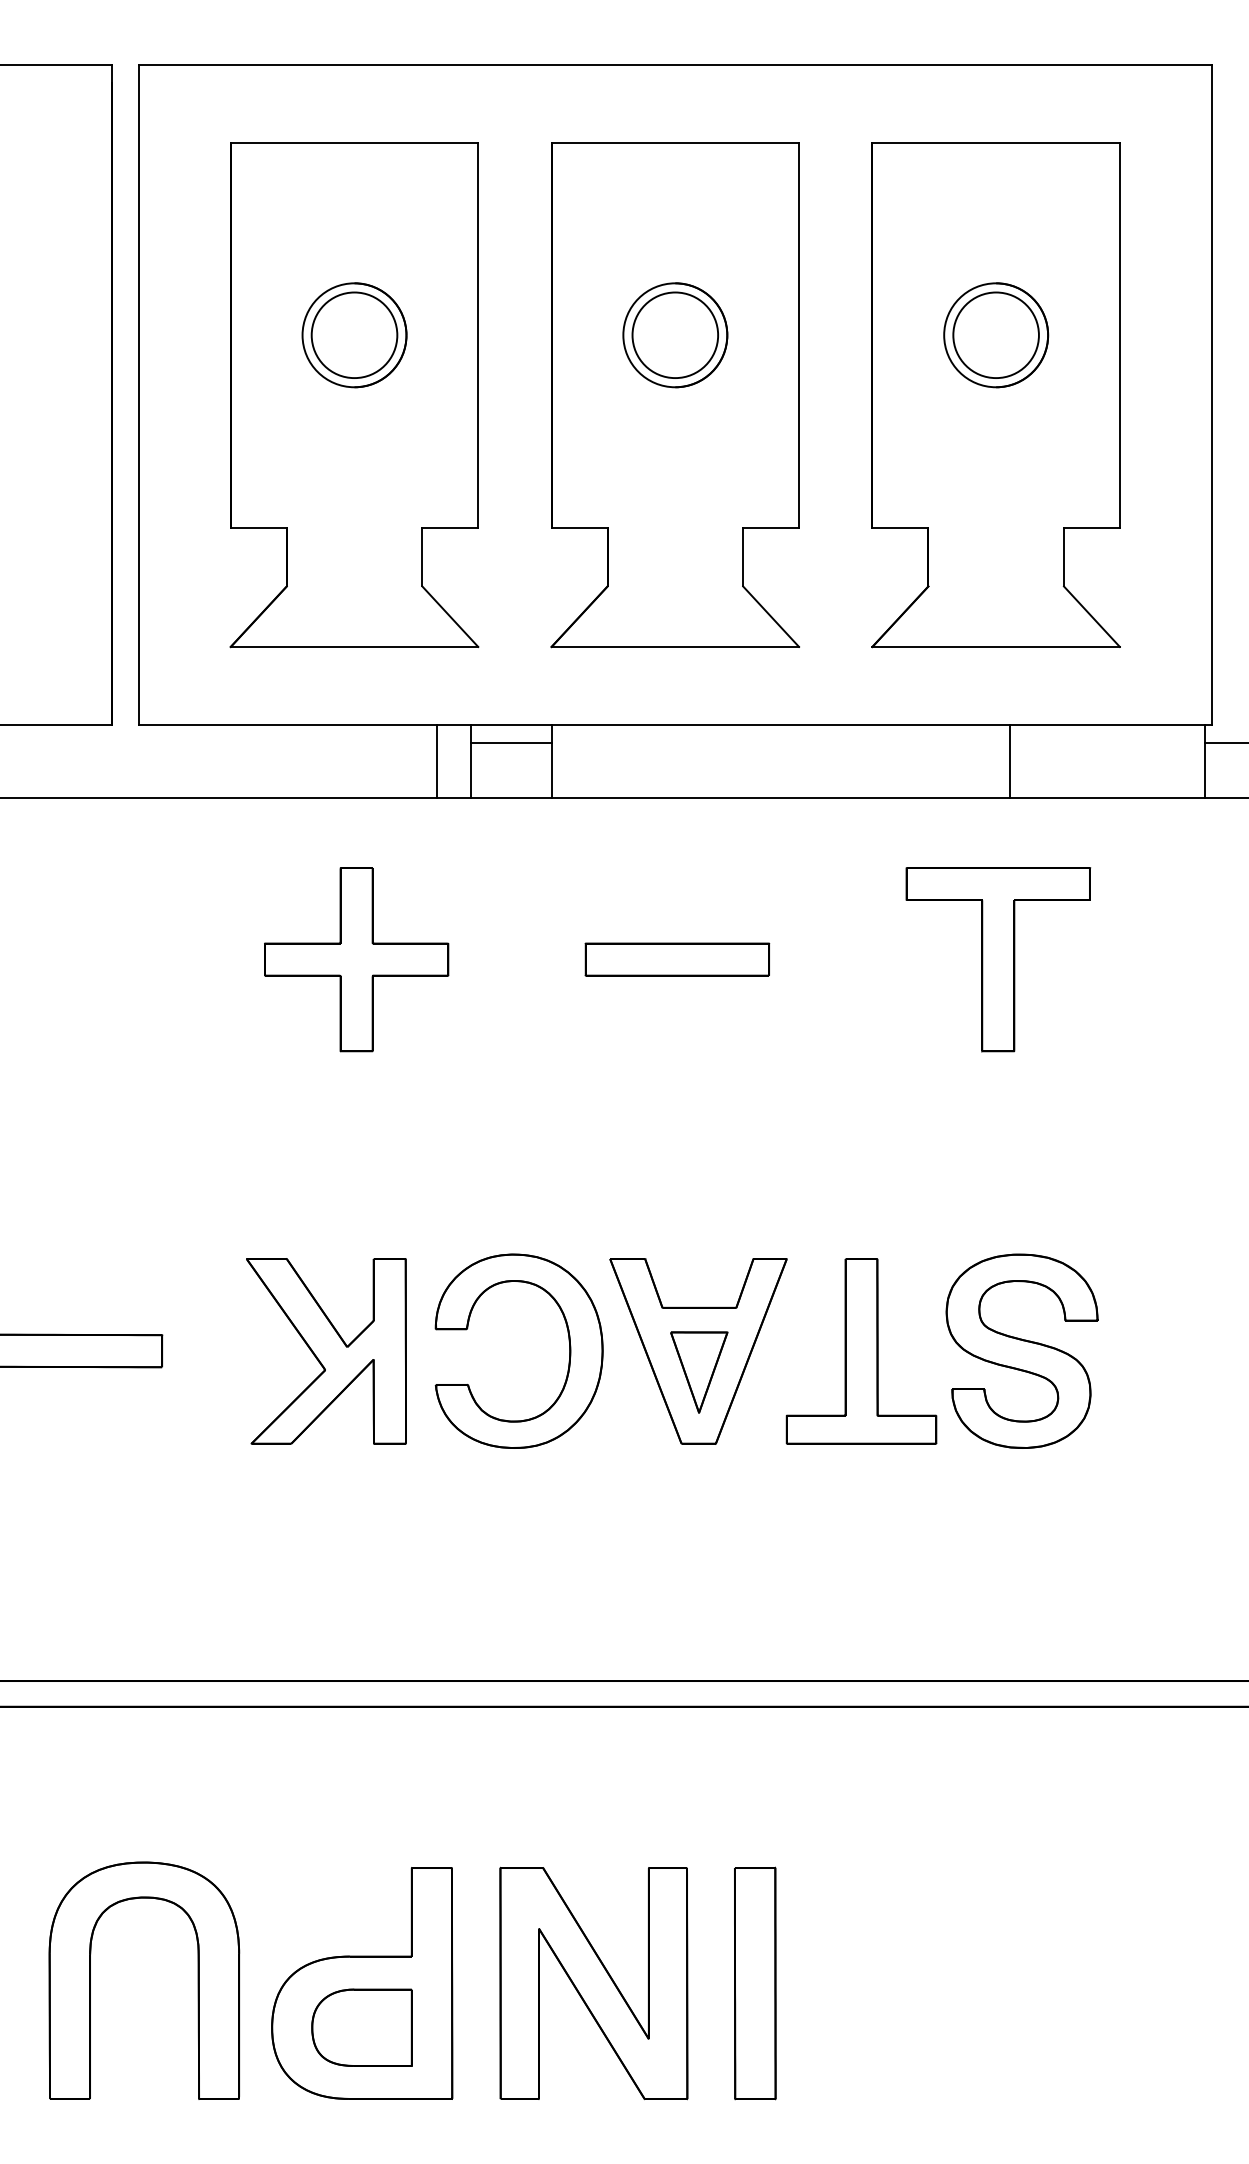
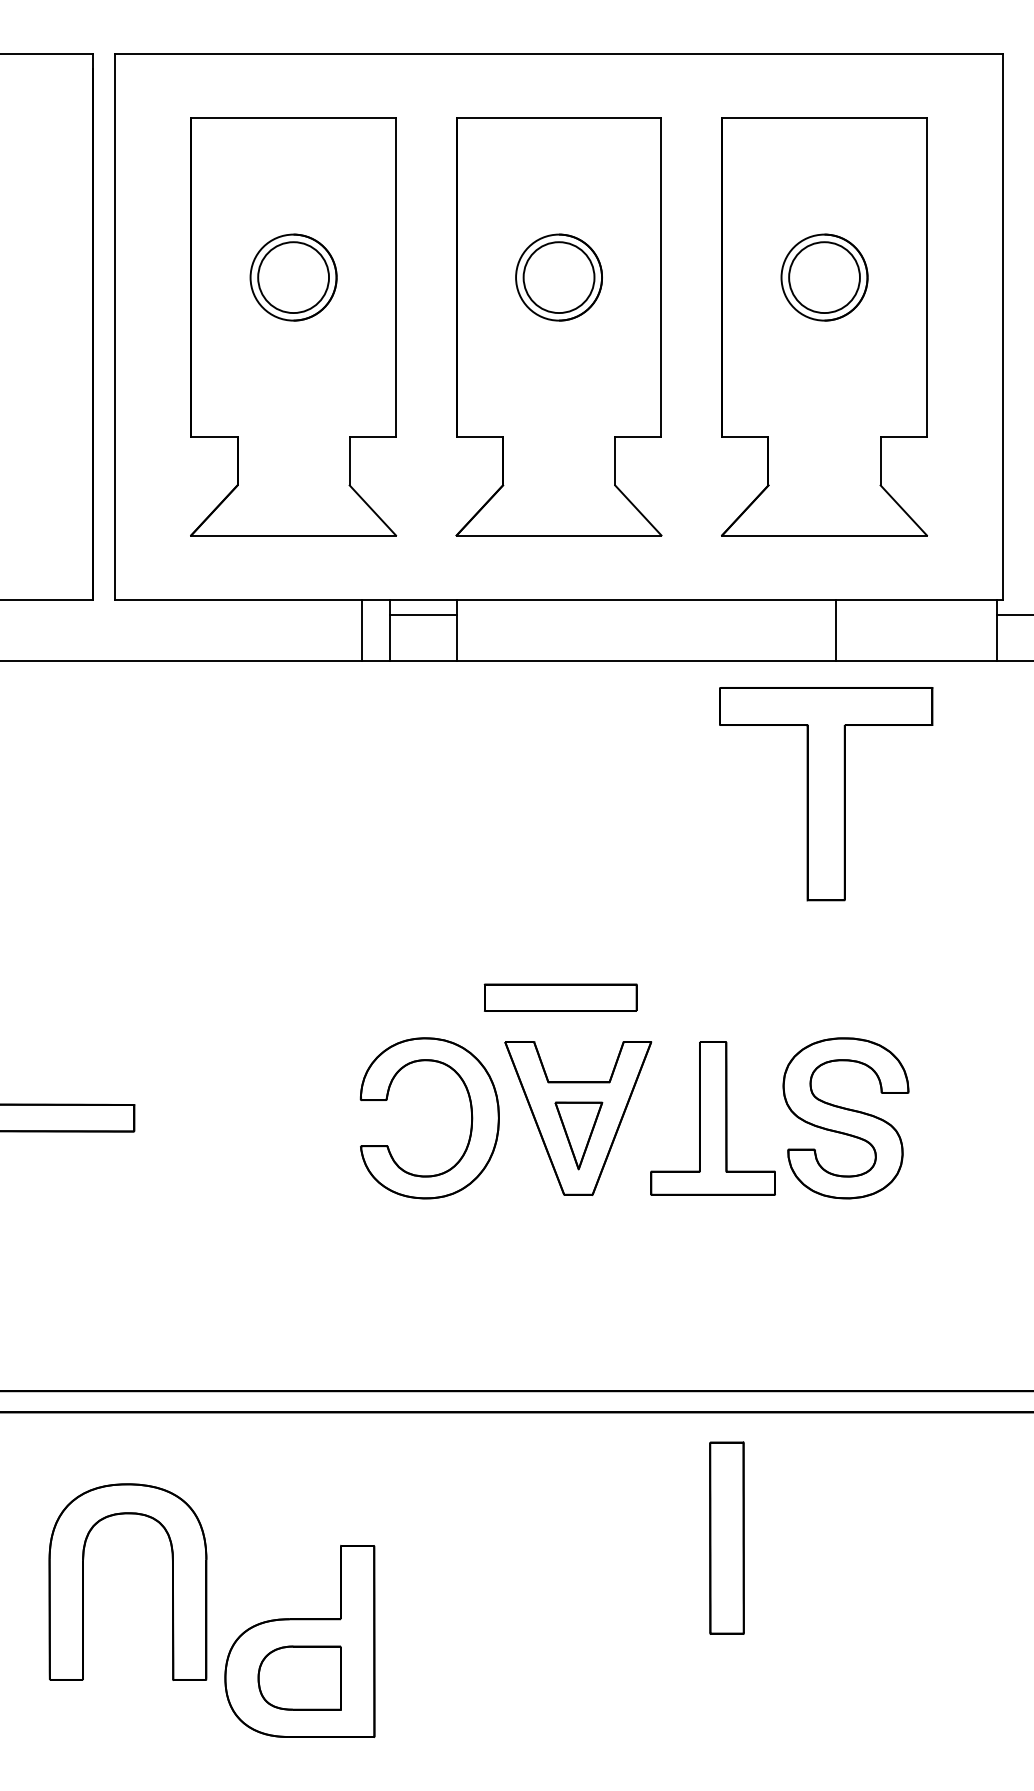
part: (356, 959) -> (295, 794), removed
part: (677, 959) -> (560, 997), moved
part: (998, 959) -> (826, 794), size x1.4
part: (326, 1351) -> (270, 1118), removed
part: (197, 1980) -> (171, 1581), moved
part: (593, 1983) -> (491, 1641), removed
part: (755, 1983) -> (727, 1538), moved

